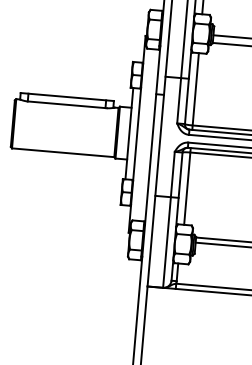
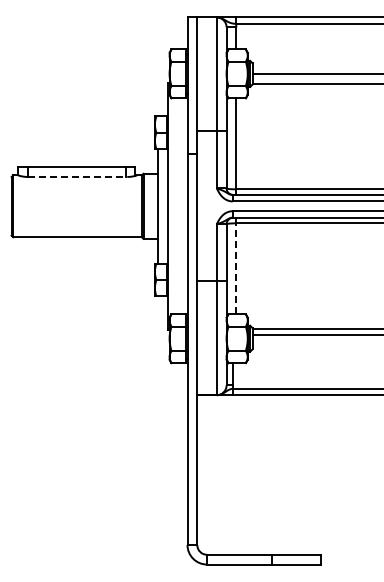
line: (67, 104) -> (77, 176), solid -> dashed
line: (187, 186) -> (236, 265), solid -> dashed

